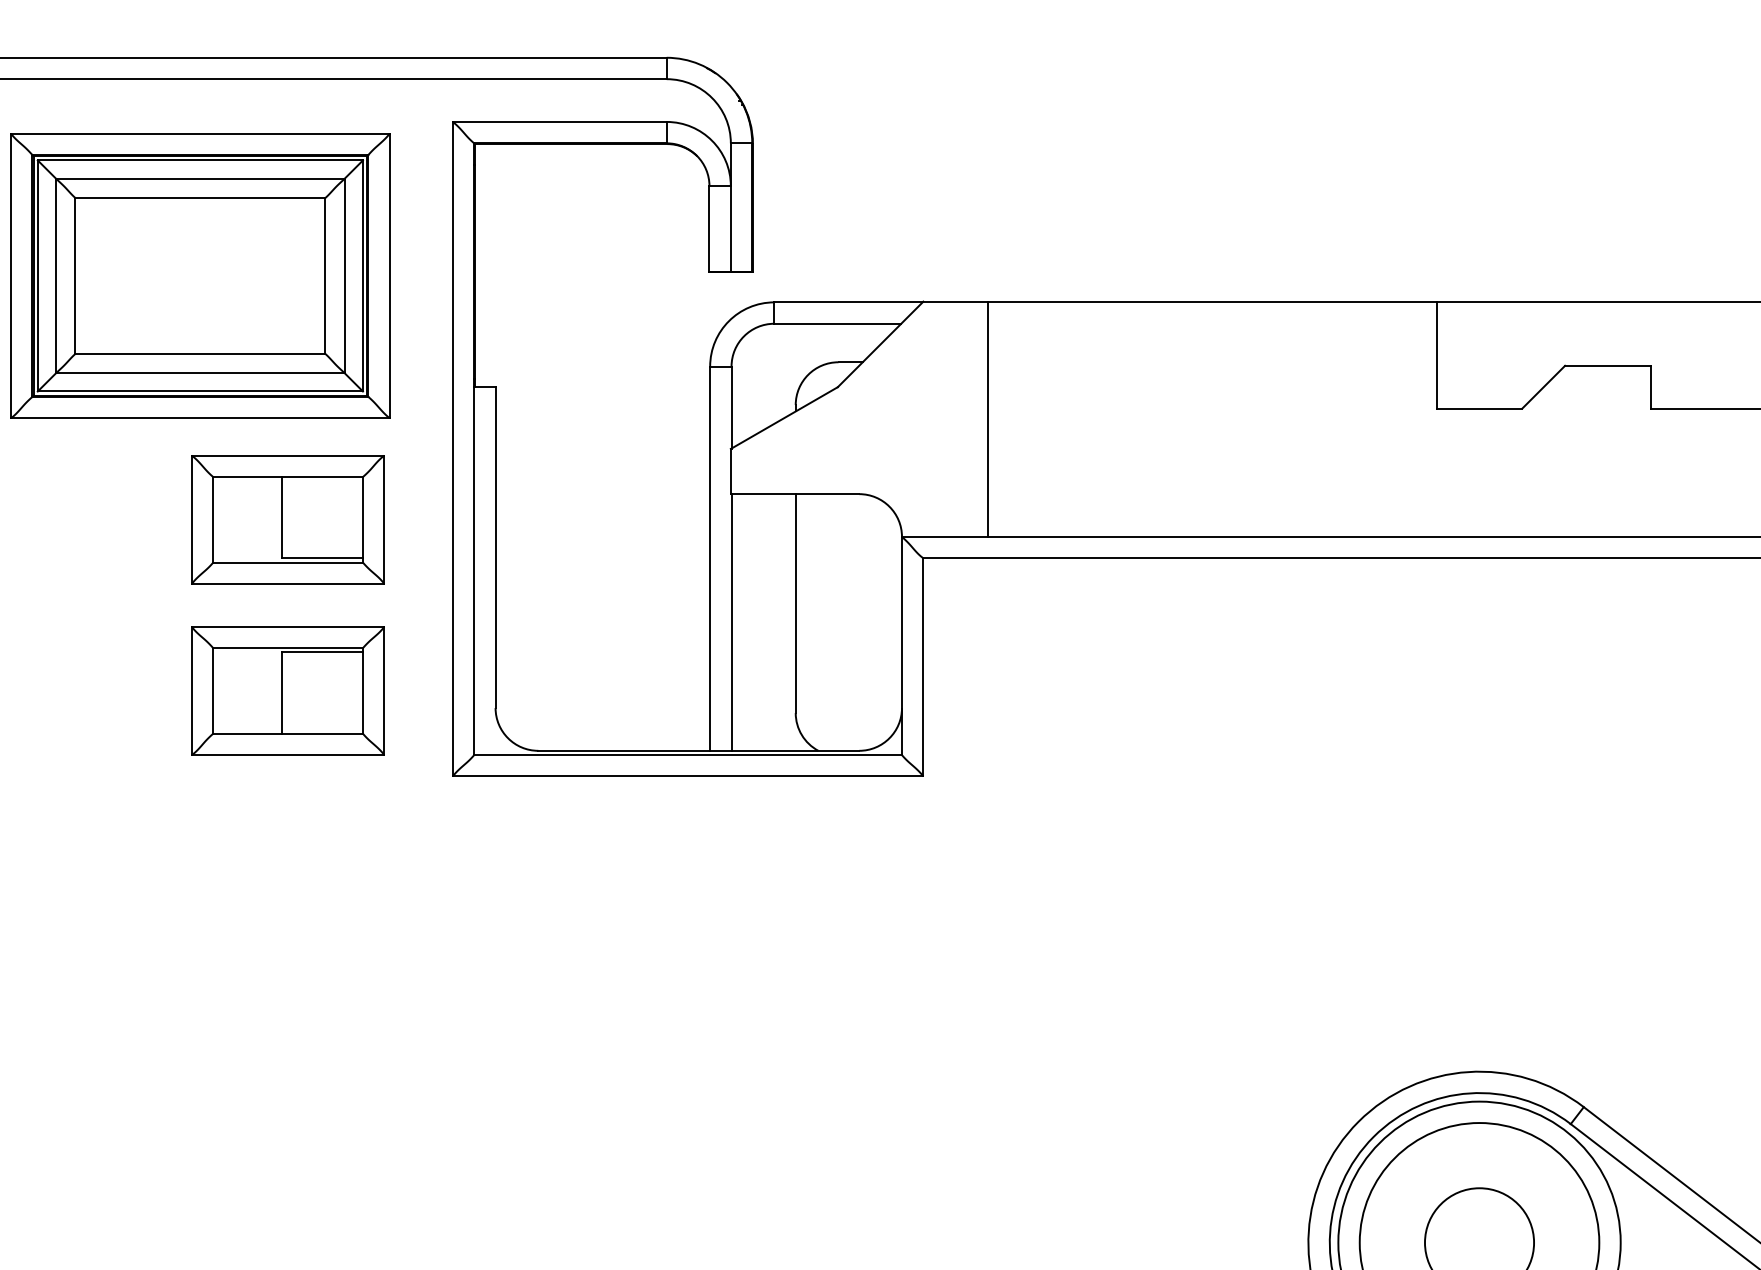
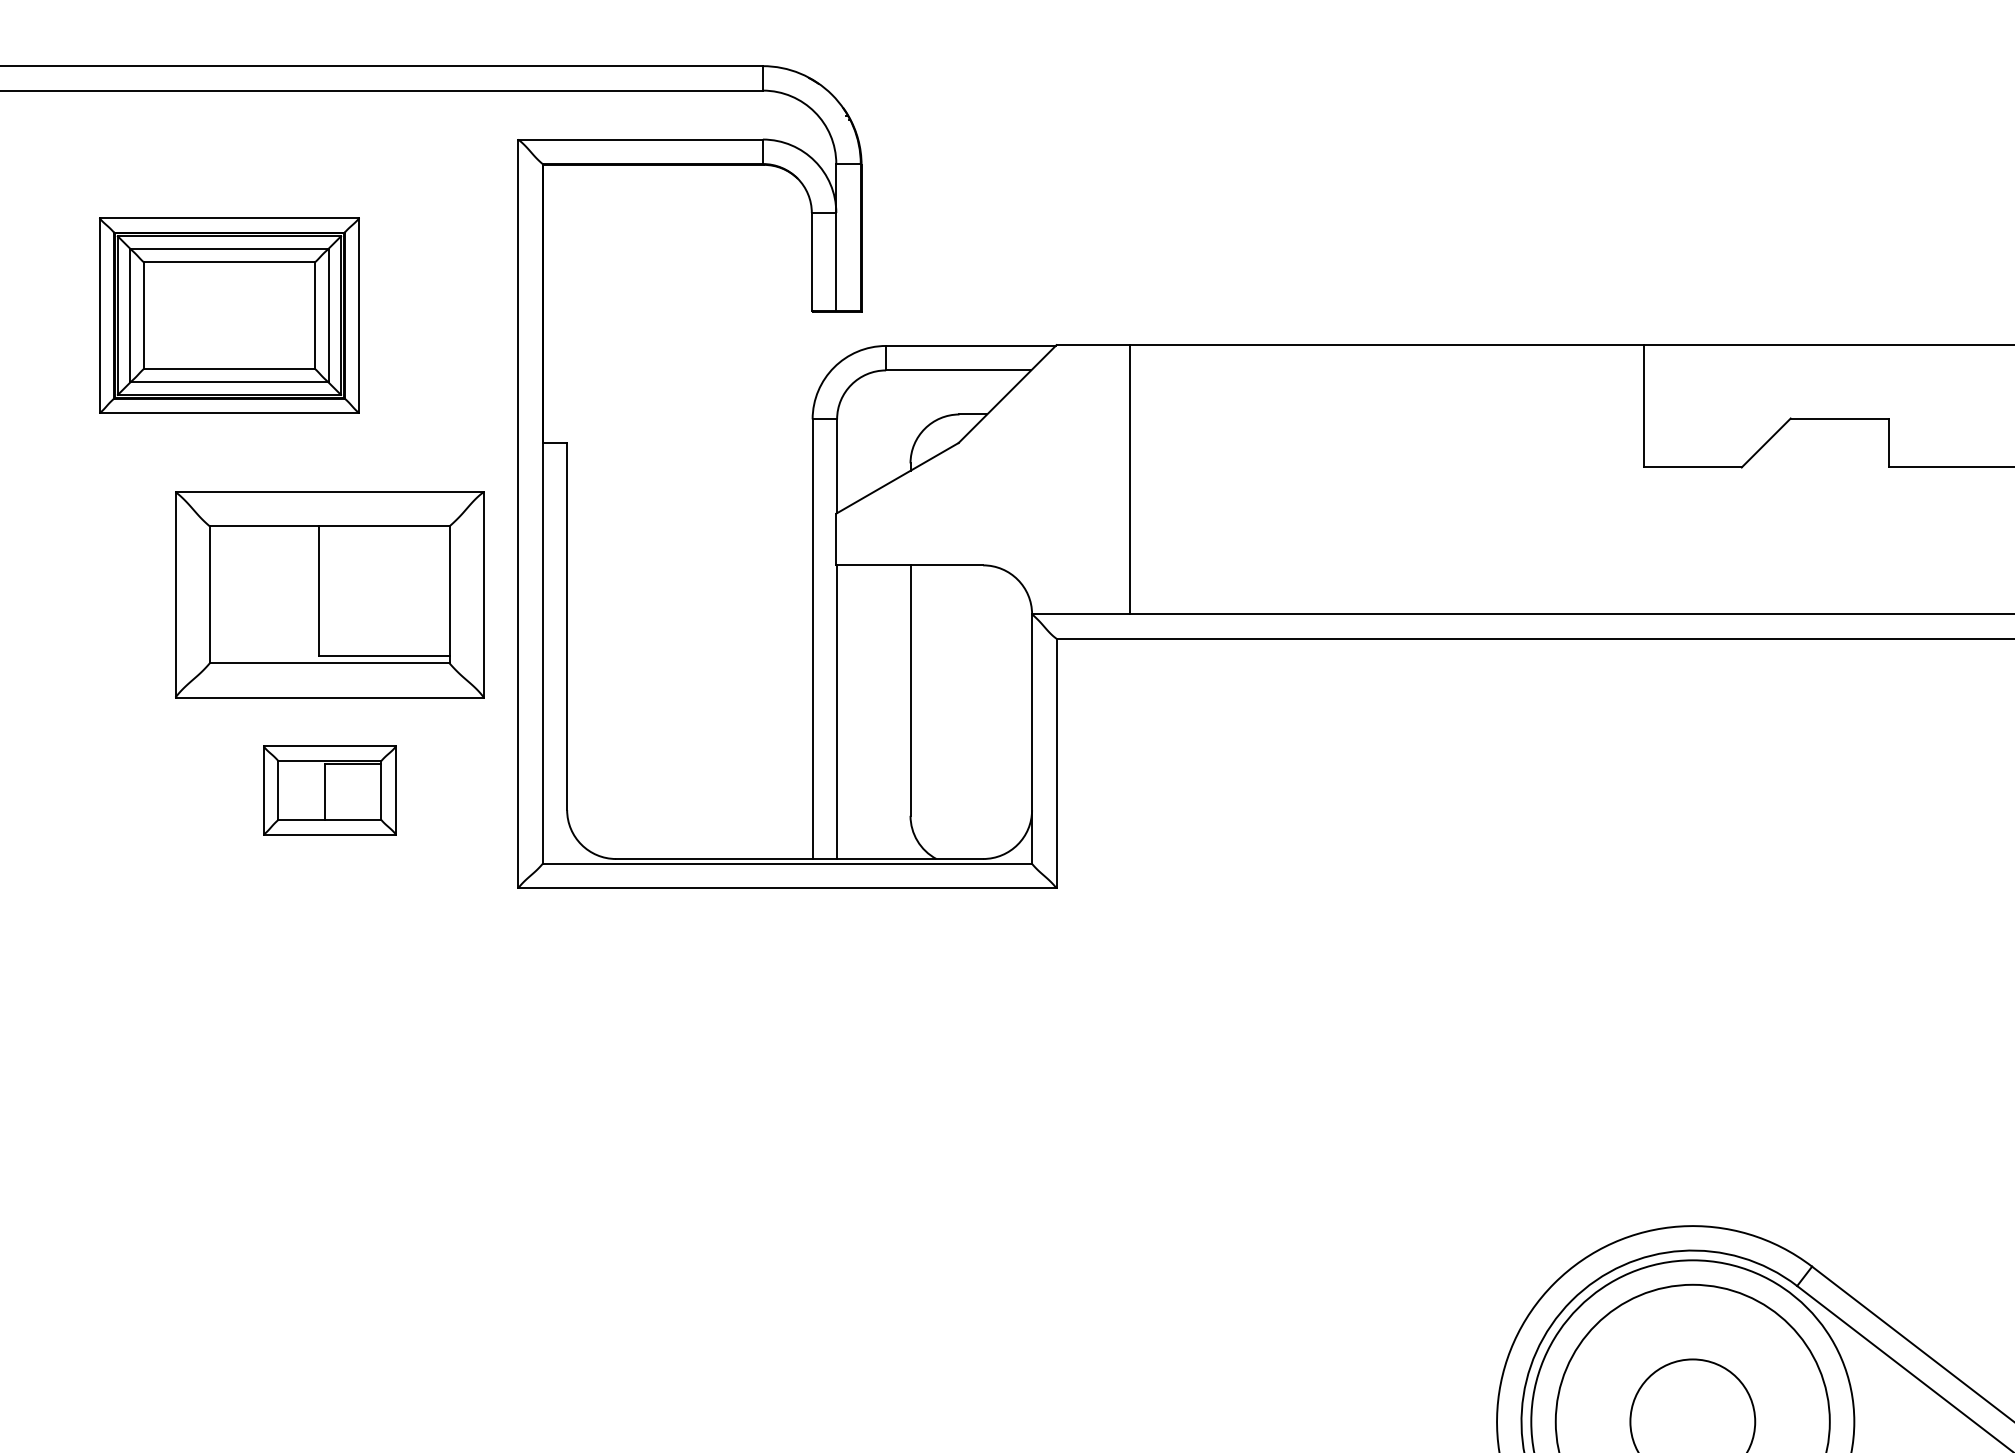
part: (200, 275) -> (229, 315), size x0.6
part: (287, 519) -> (329, 594), size x1.4
part: (287, 690) -> (329, 790), size x0.6

